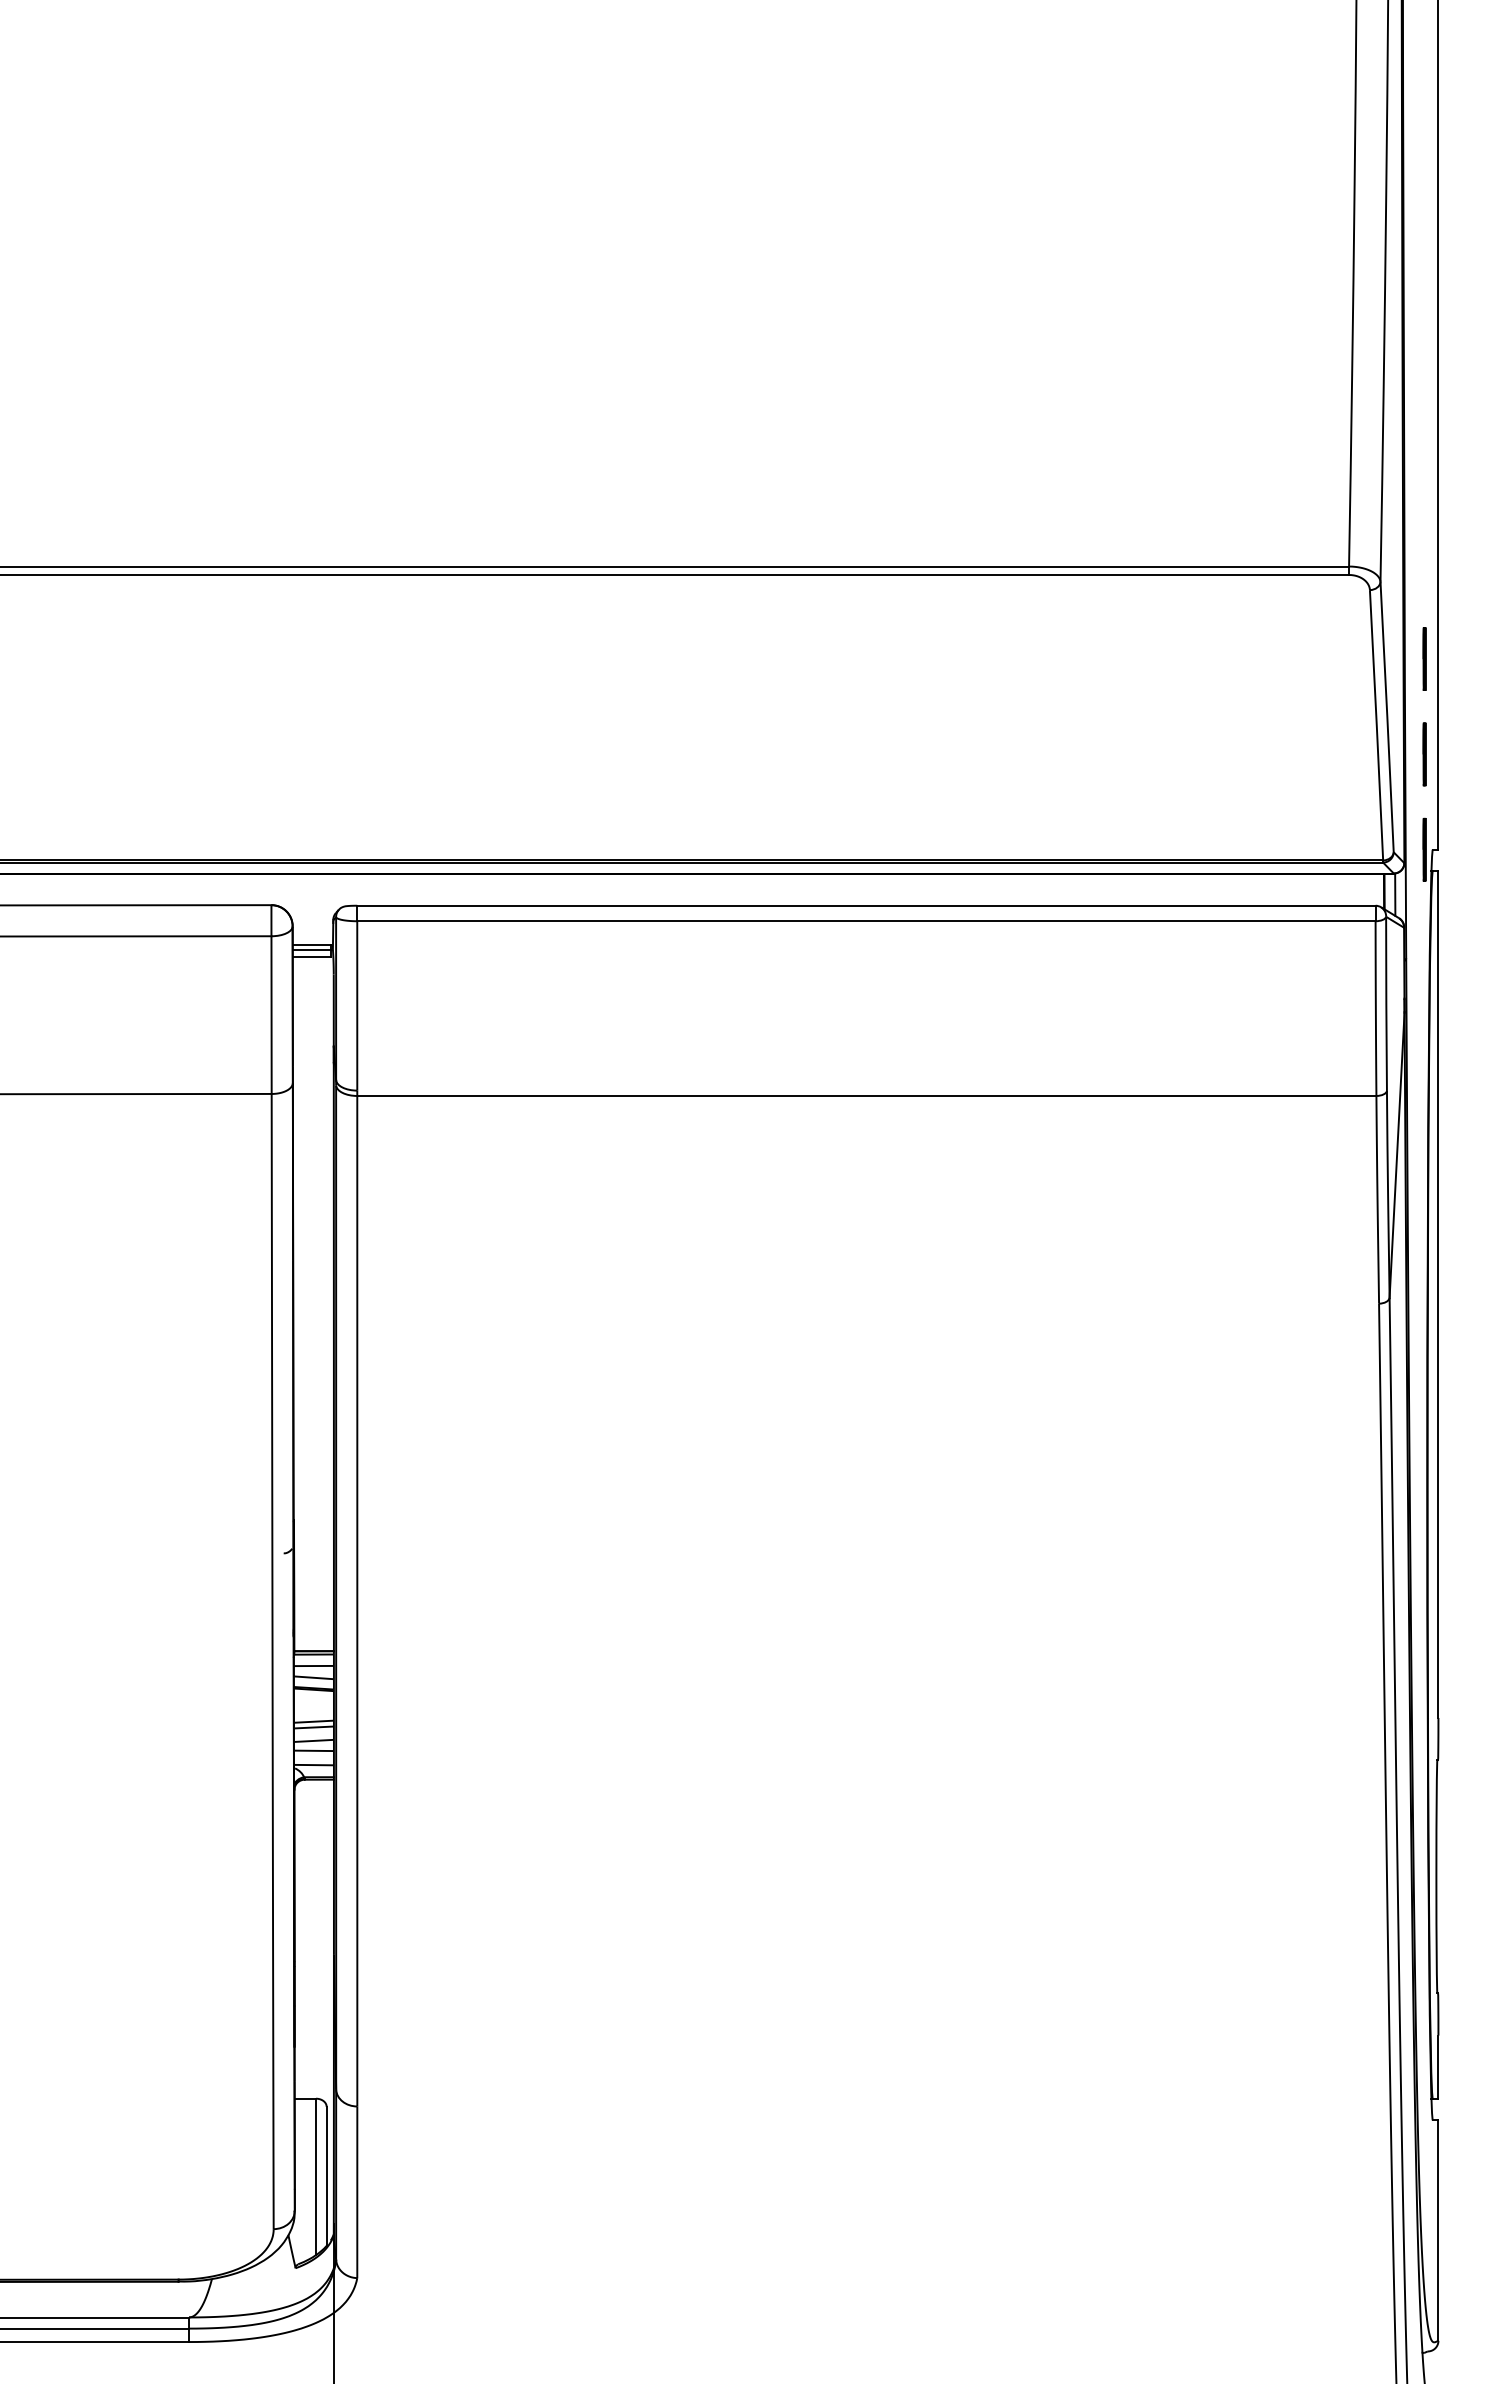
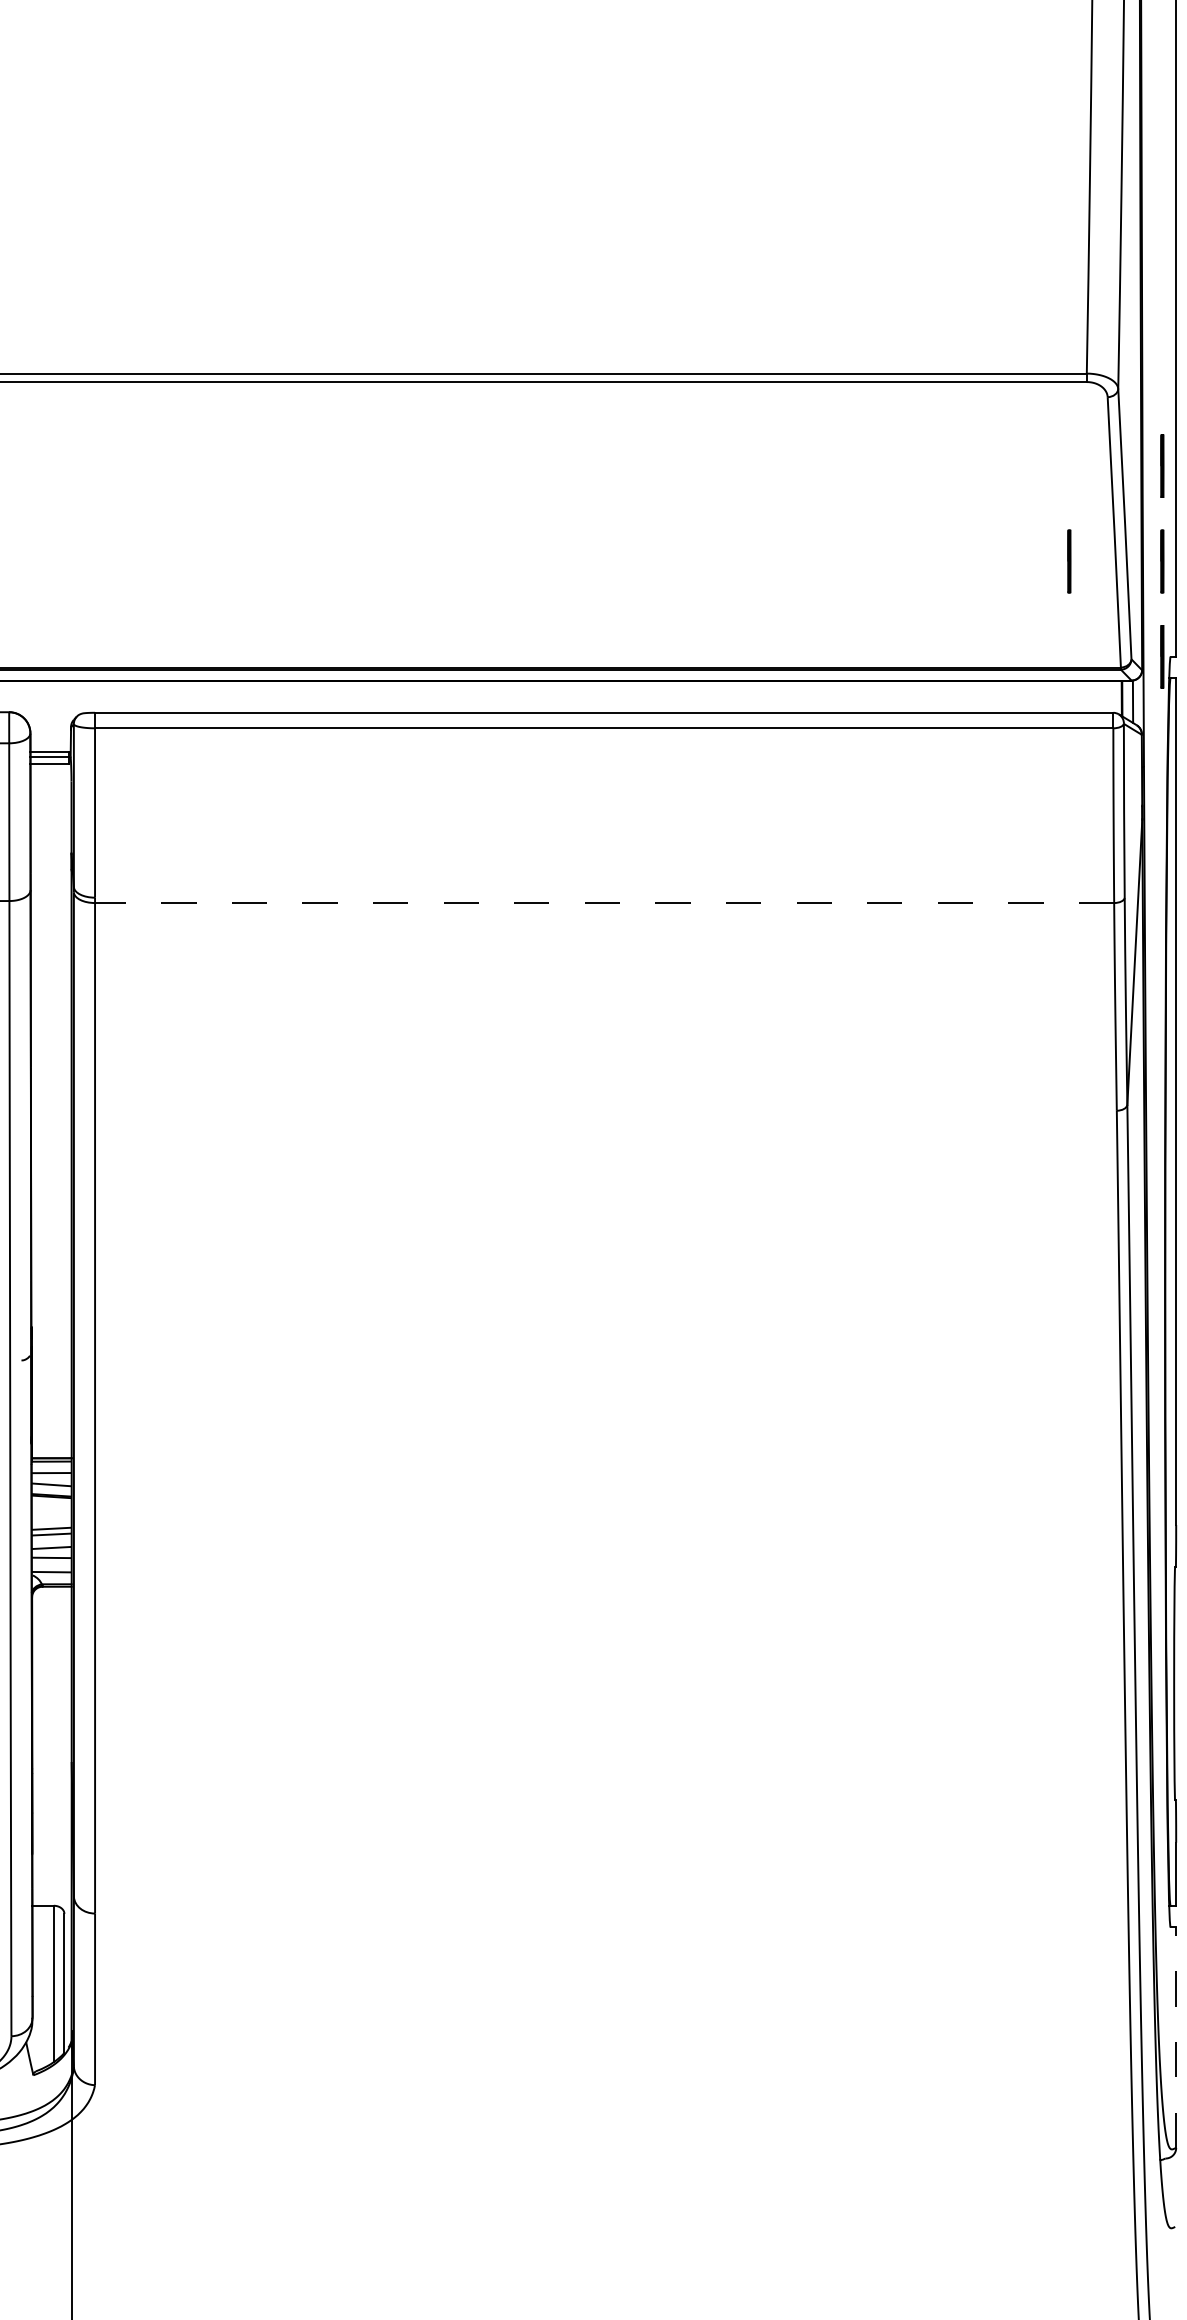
line: (1331, 754) -> (1069, 561), added
line: (866, 1095) -> (604, 902), solid -> dashed
line: (1438, 2230) -> (1176, 2037), solid -> dashed

